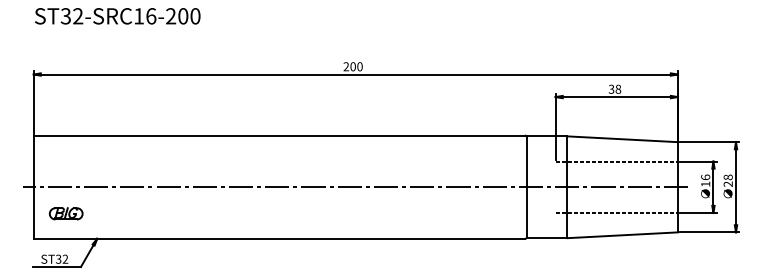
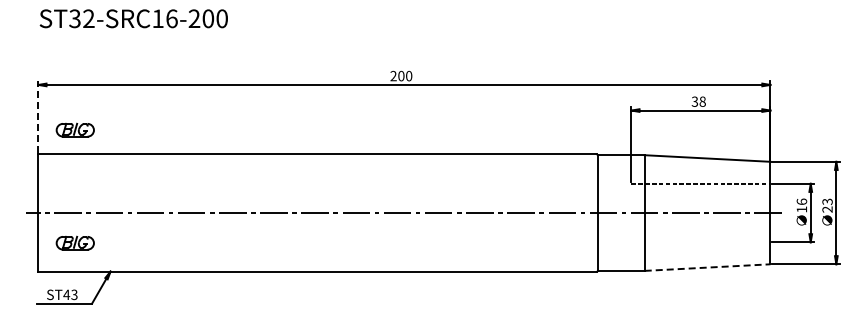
line: (33, 102) -> (38, 116), solid -> dashed
part: (65, 113) -> (74, 129), added
text: (728, 177) -> (827, 201), 28 -> 23
line: (616, 213) -> (700, 242), removed
line: (622, 235) -> (707, 267), solid -> dashed
text: (61, 258) -> (70, 294), ST32 -> ST43

